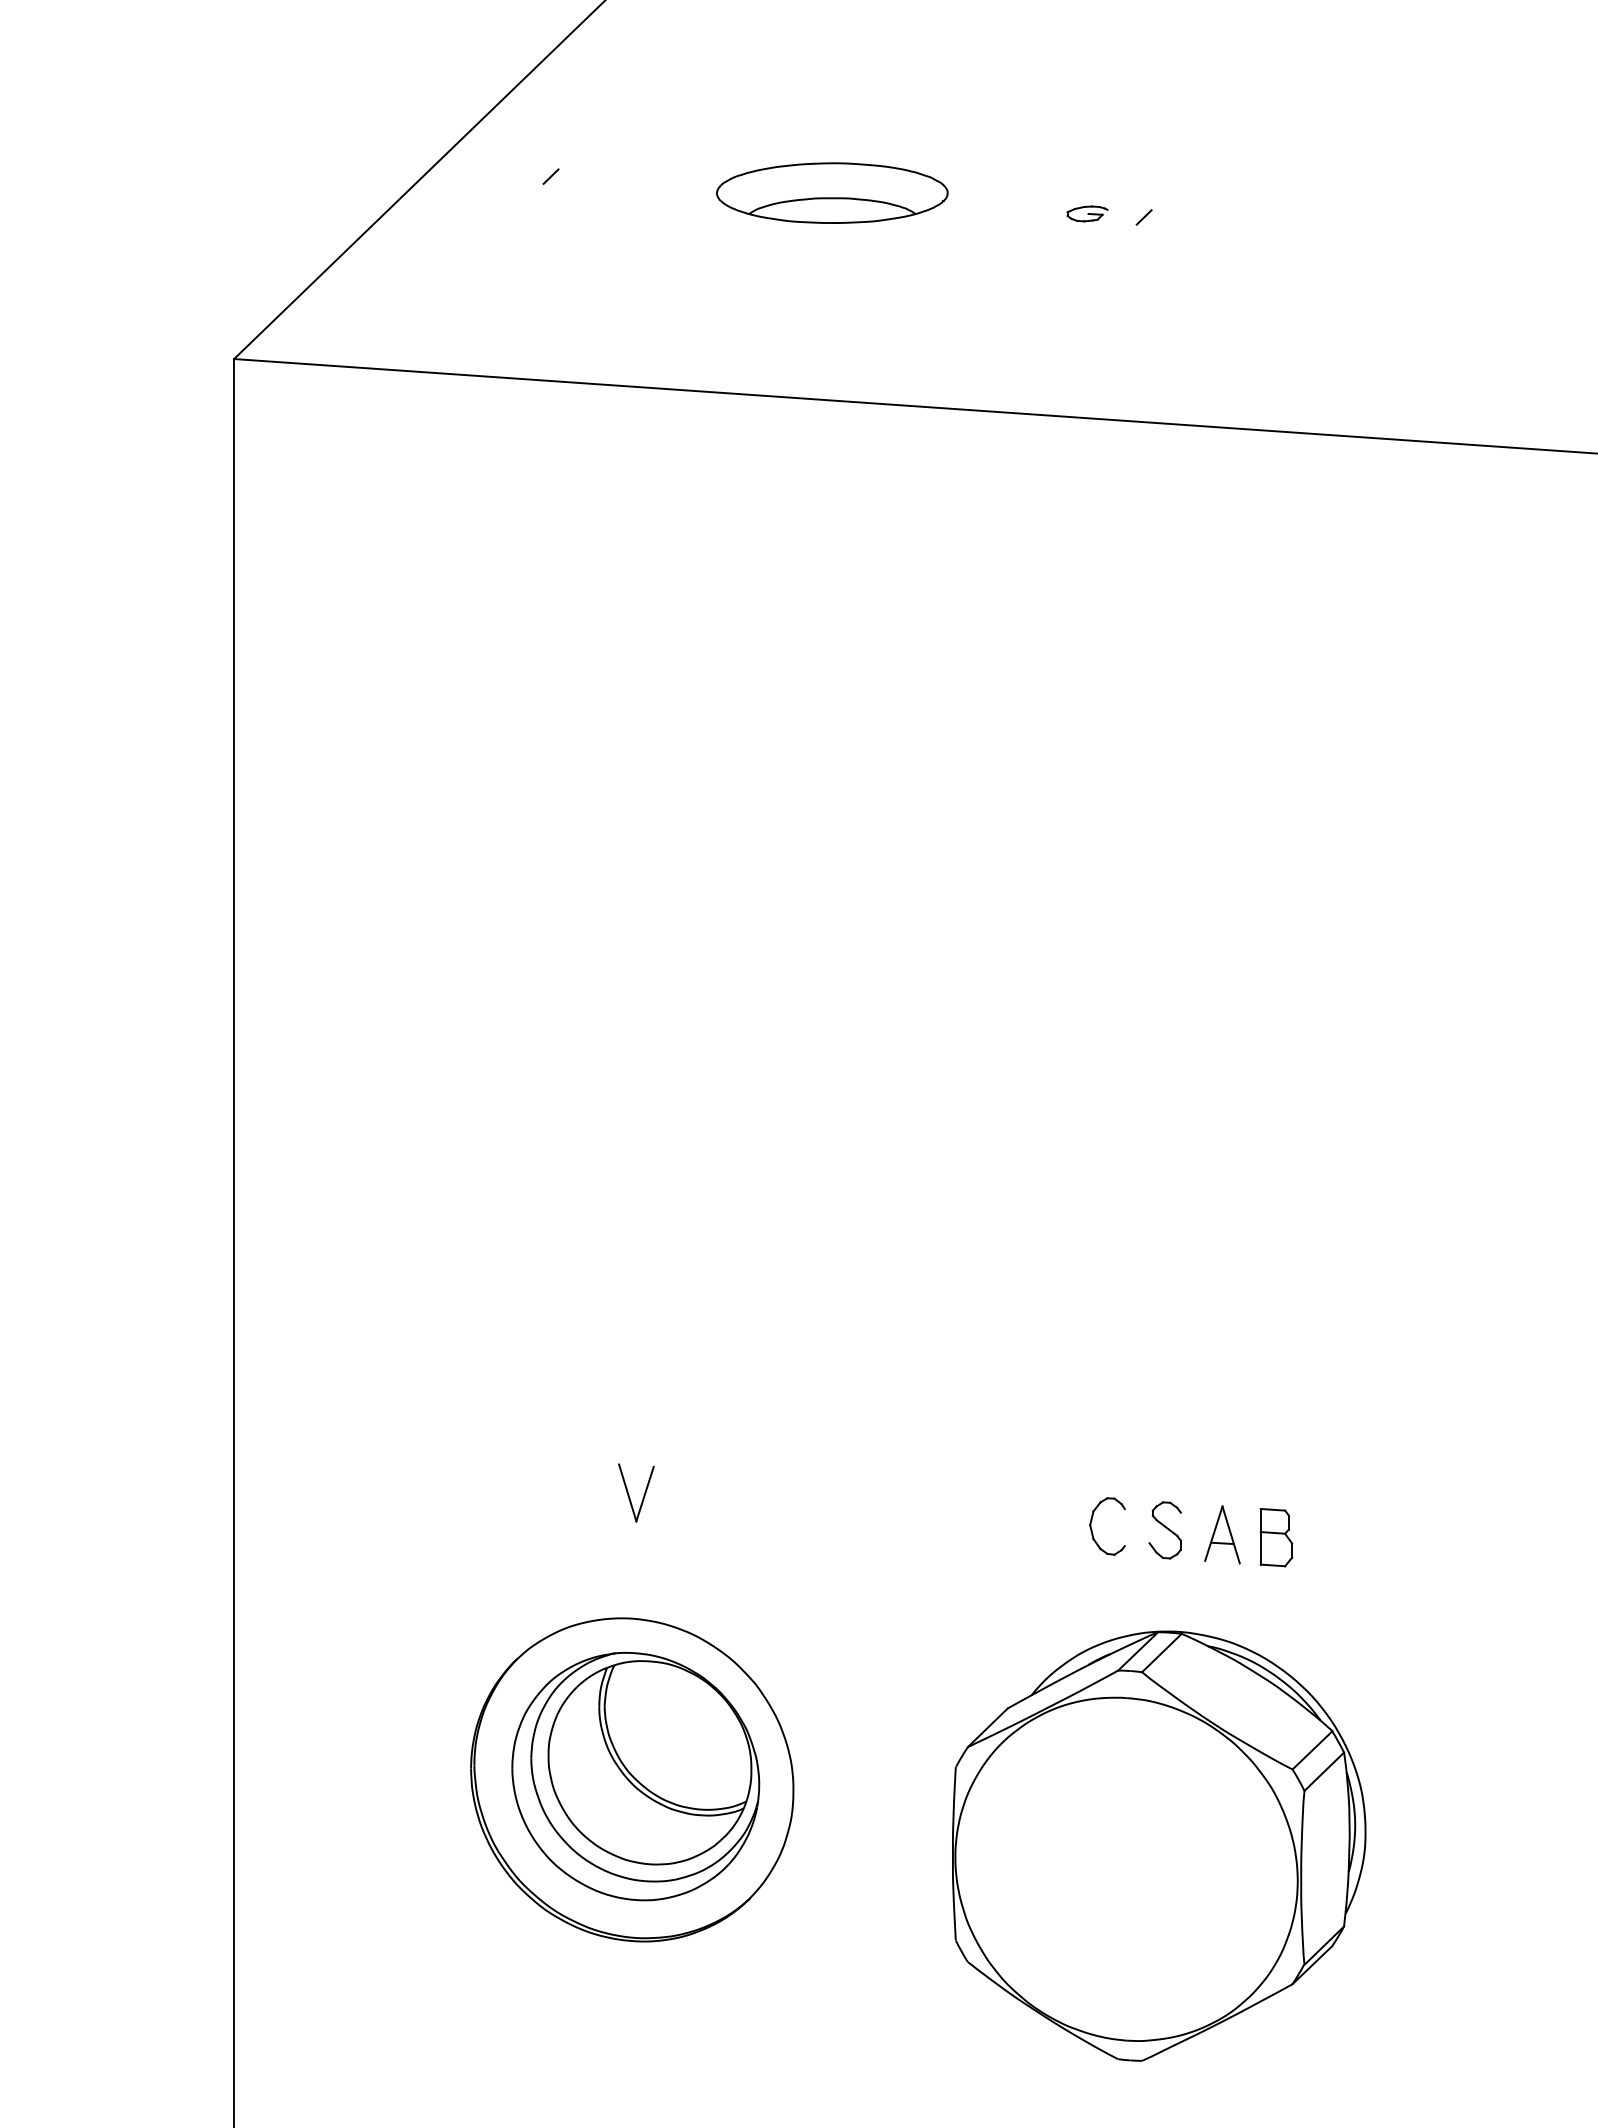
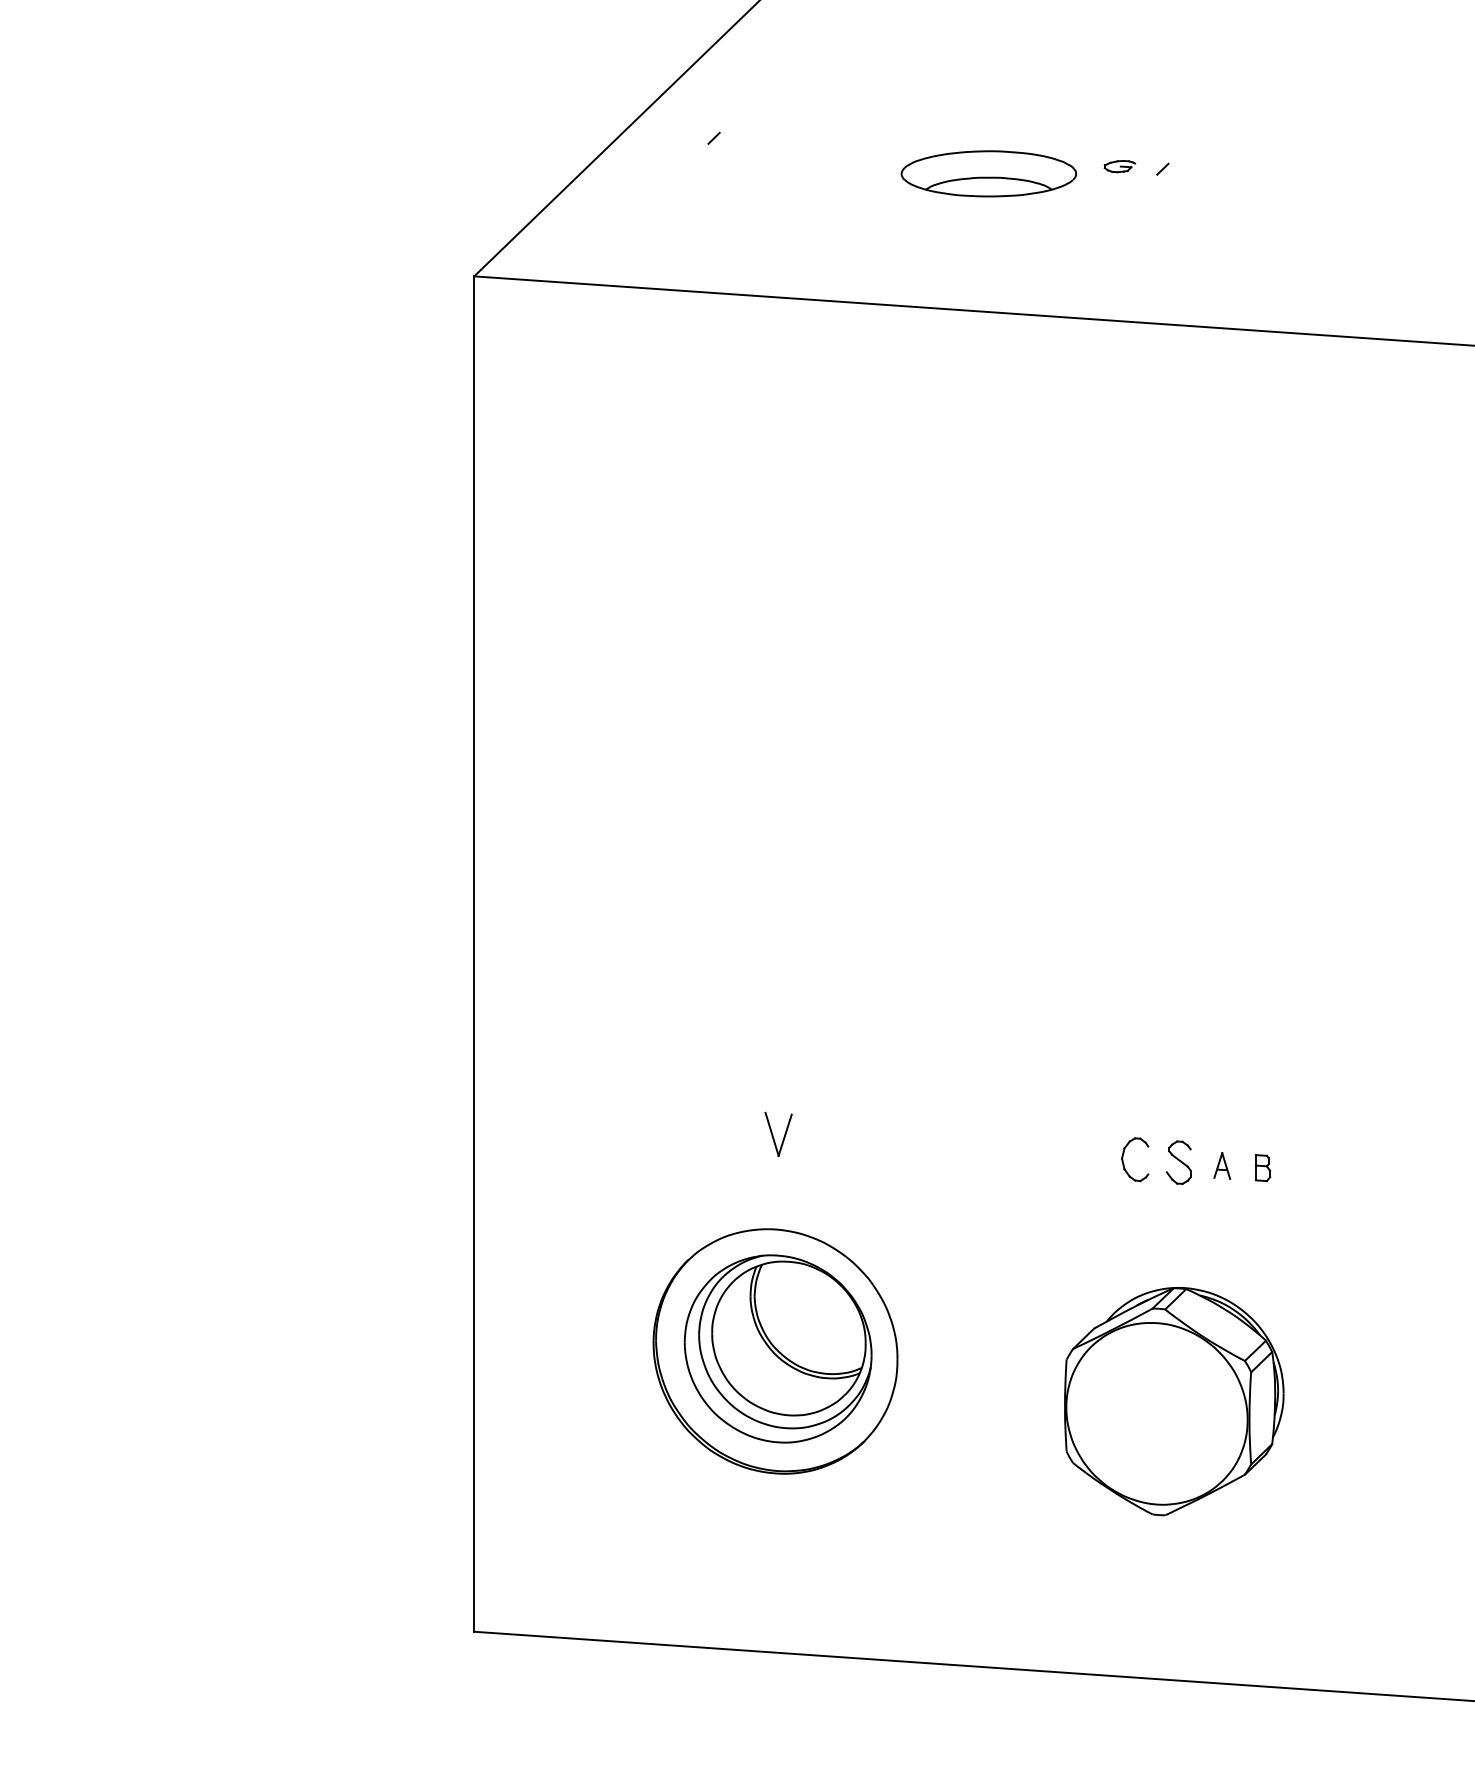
part: (831, 192) -> (988, 173), moved
part: (1222, 1534) -> (1222, 1165), size x0.6
part: (1275, 1536) -> (1262, 1167), size x0.6
part: (1159, 1846) -> (1174, 1401), size x0.7

